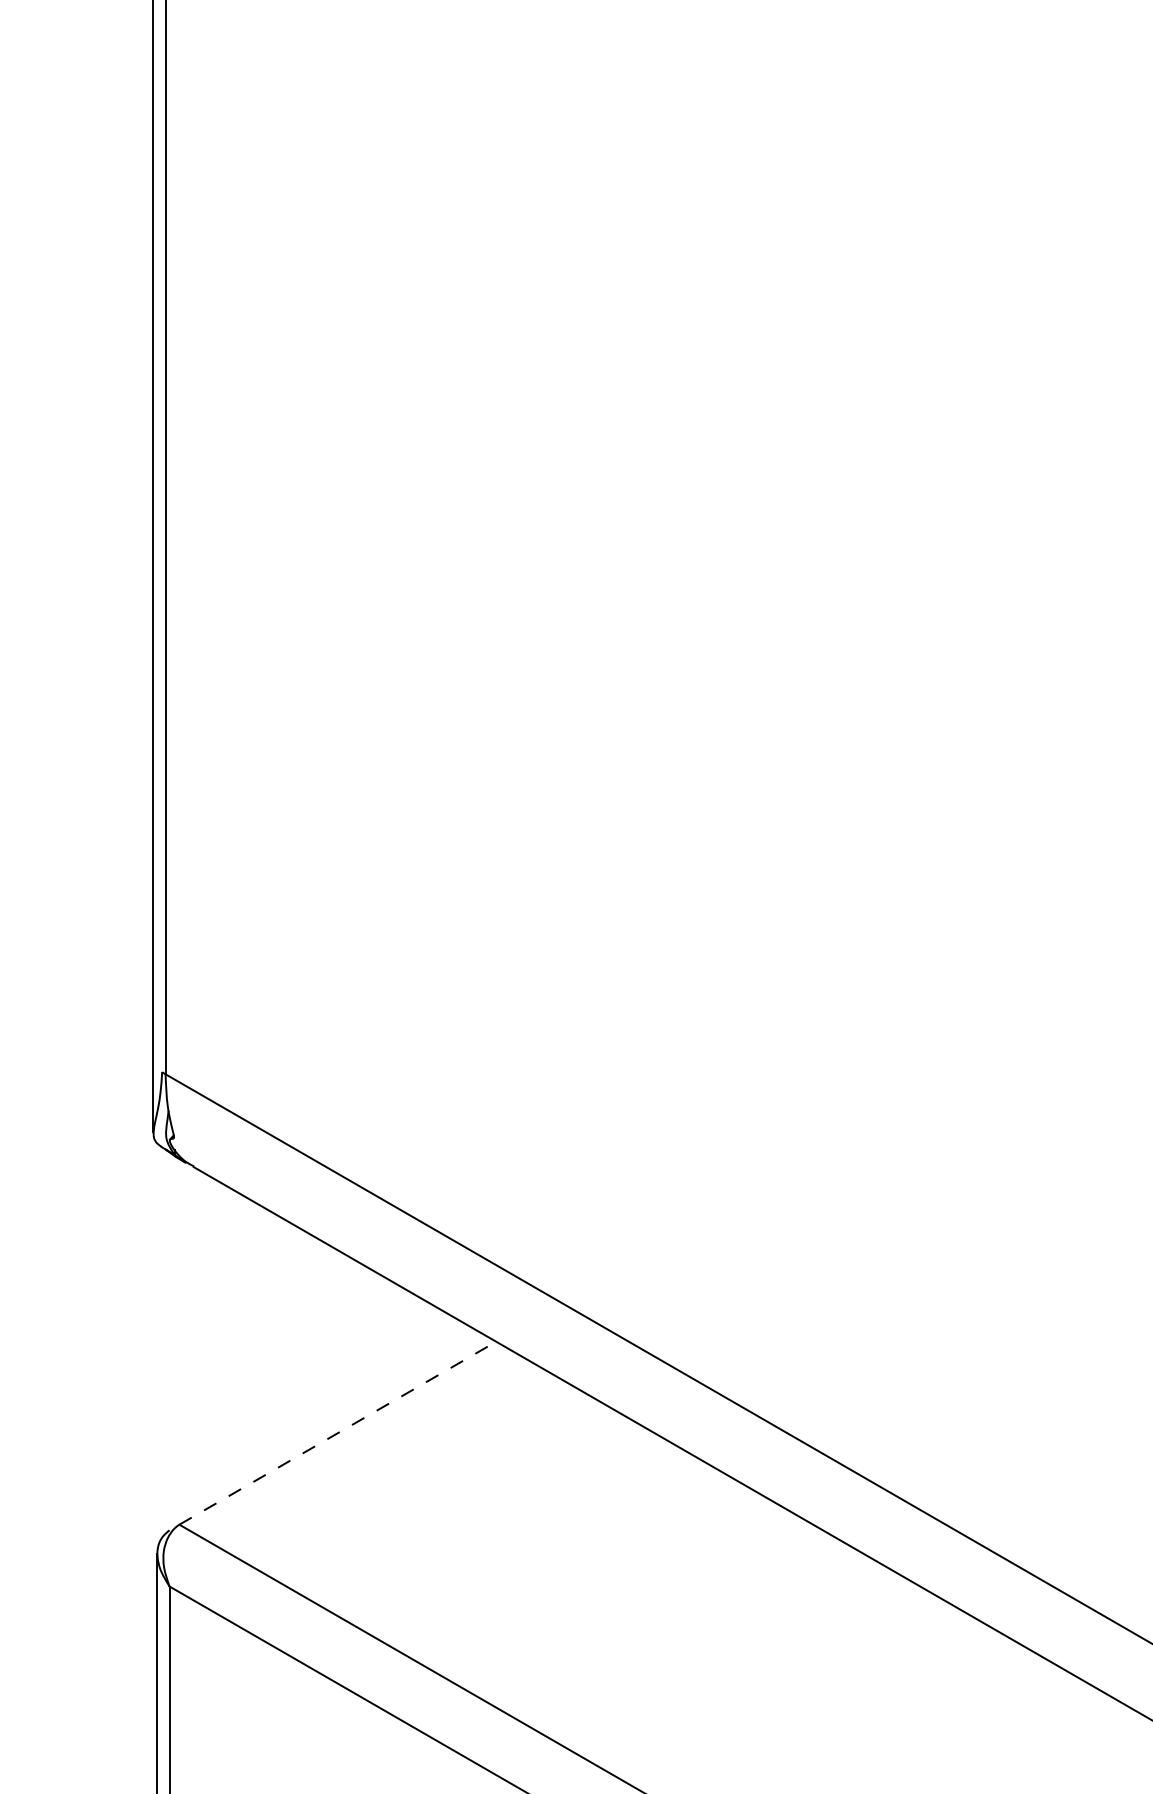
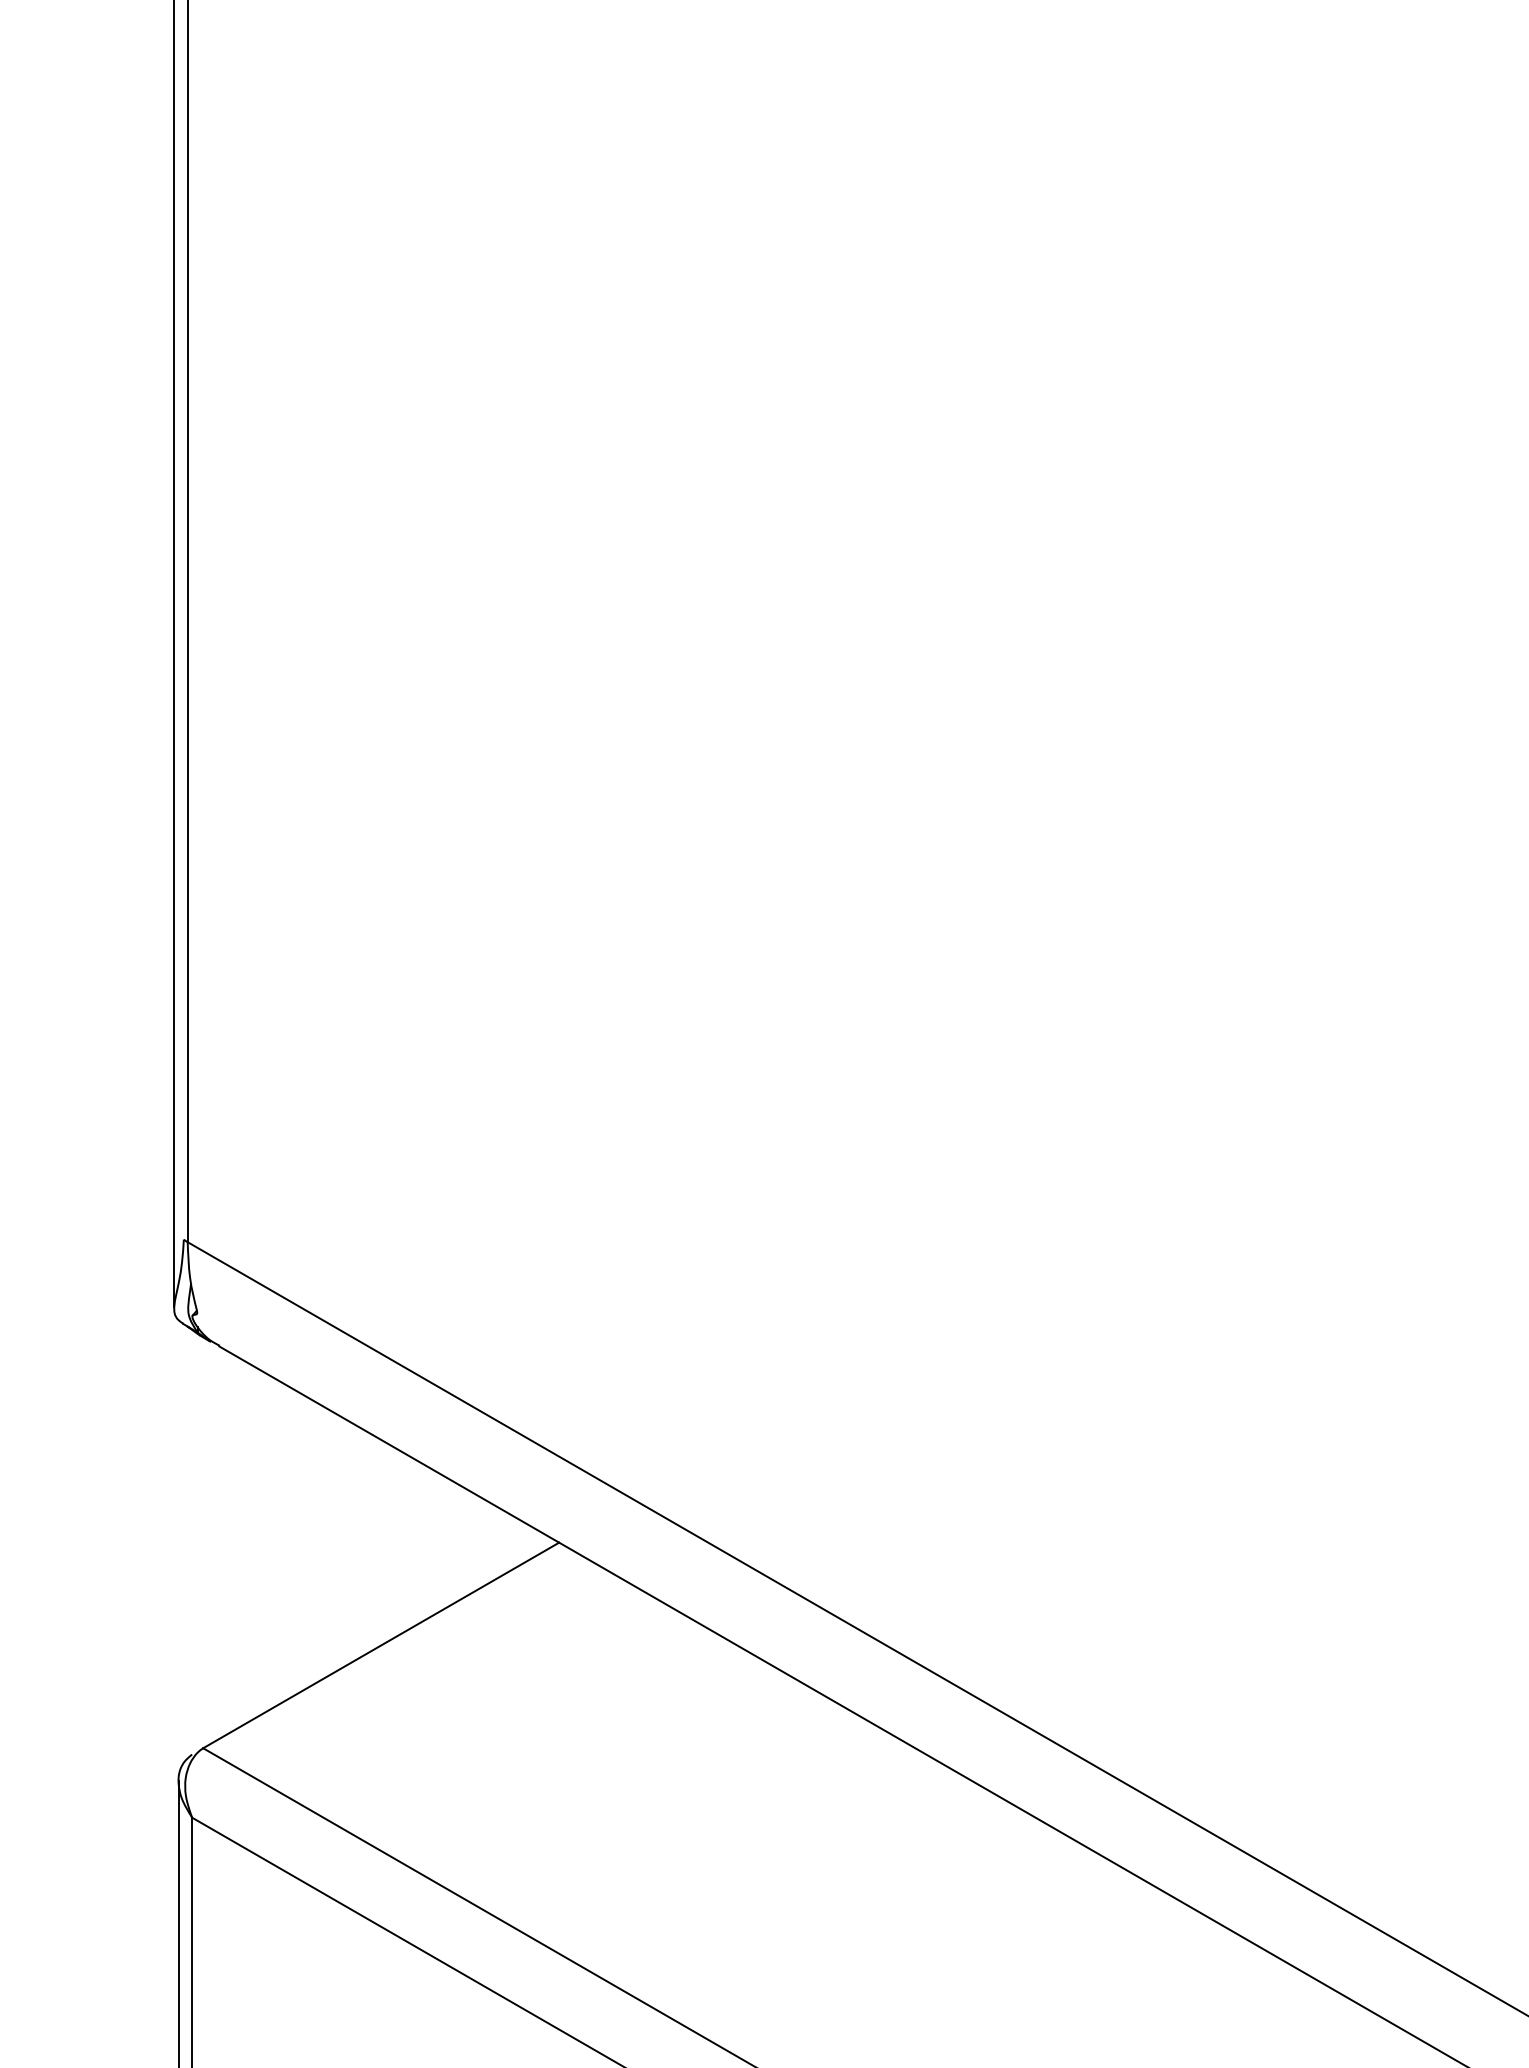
line: (338, 1433) -> (381, 1645), dashed -> solid

